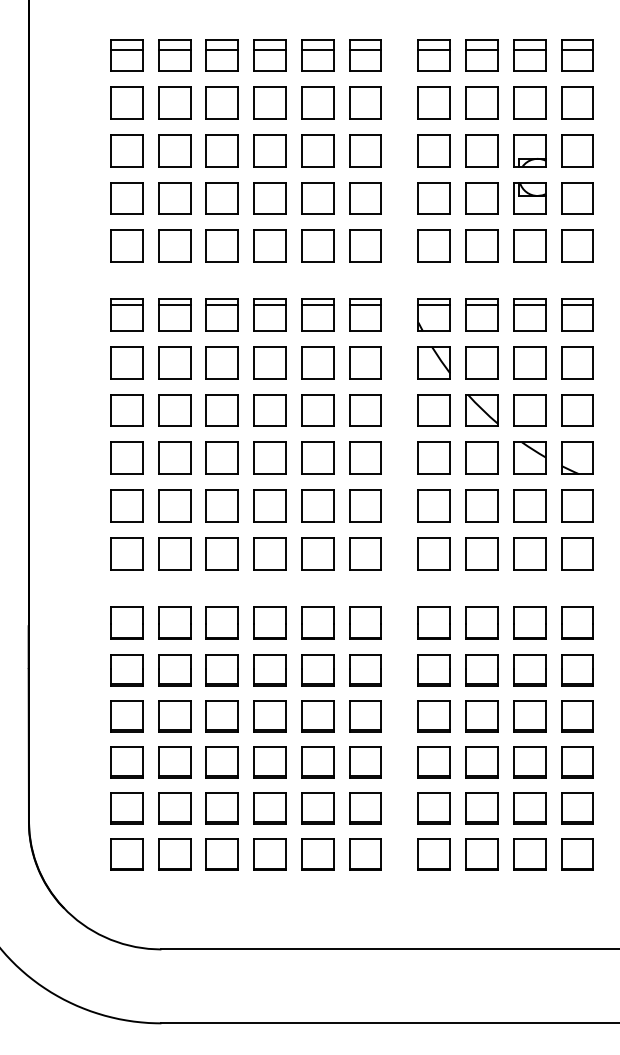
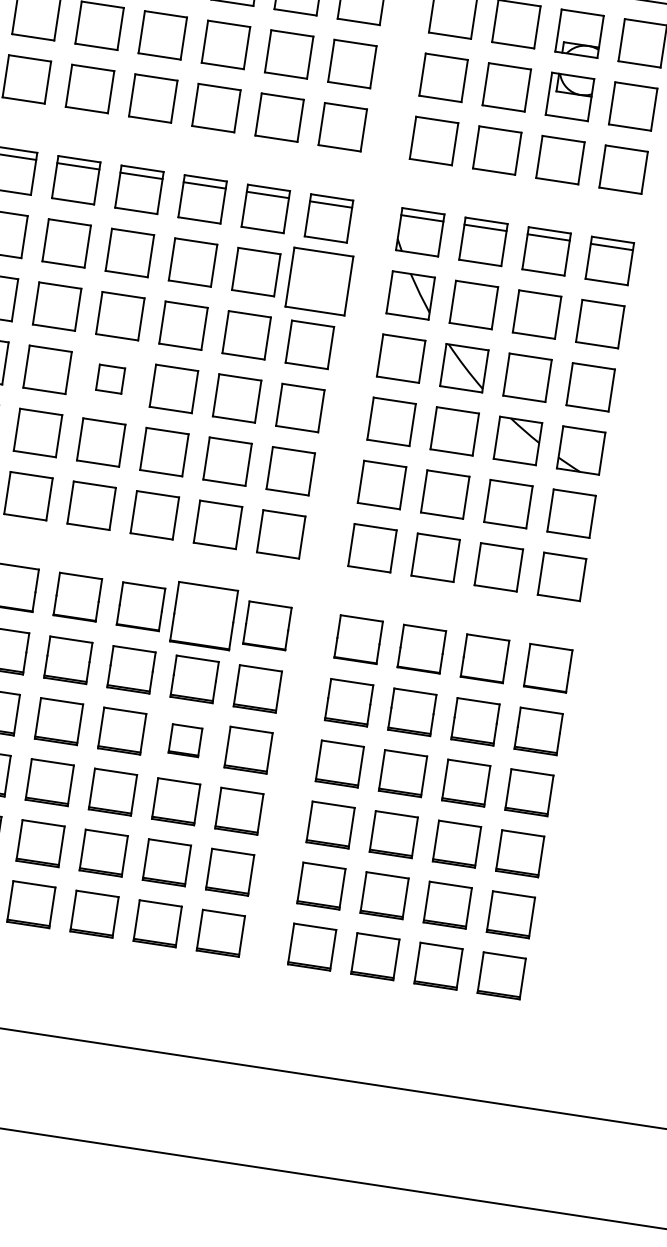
part: (365, 362) -> (319, 281), size x1.4
part: (221, 457) -> (109, 378), size x0.6
part: (317, 622) -> (203, 616), size x1.4
part: (317, 716) -> (185, 740), size x0.7

